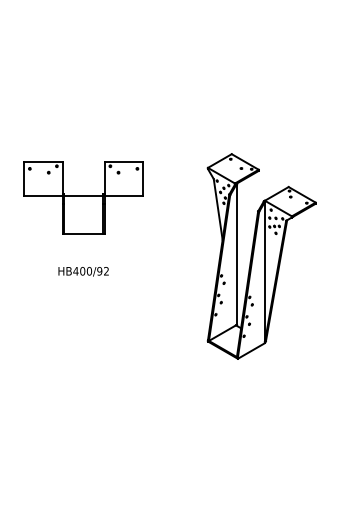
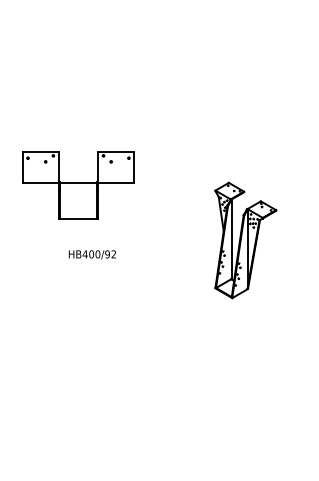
part: (261, 256) -> (245, 240), size x0.6
text: (82, 271) -> (91, 254), moved

